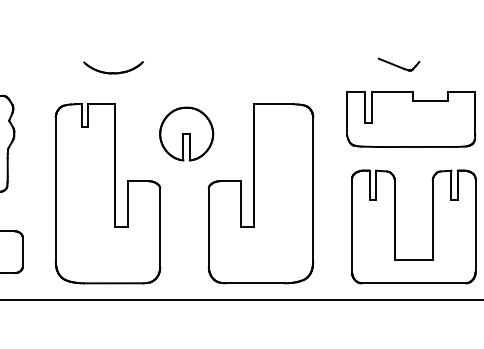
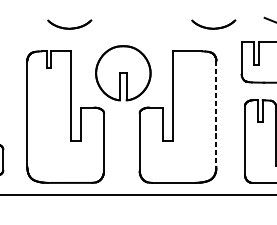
part: (309, 67) -> (213, 24), added
part: (186, 133) -> (123, 72), size x1.4
line: (313, 189) -> (216, 113), solid -> dashed

